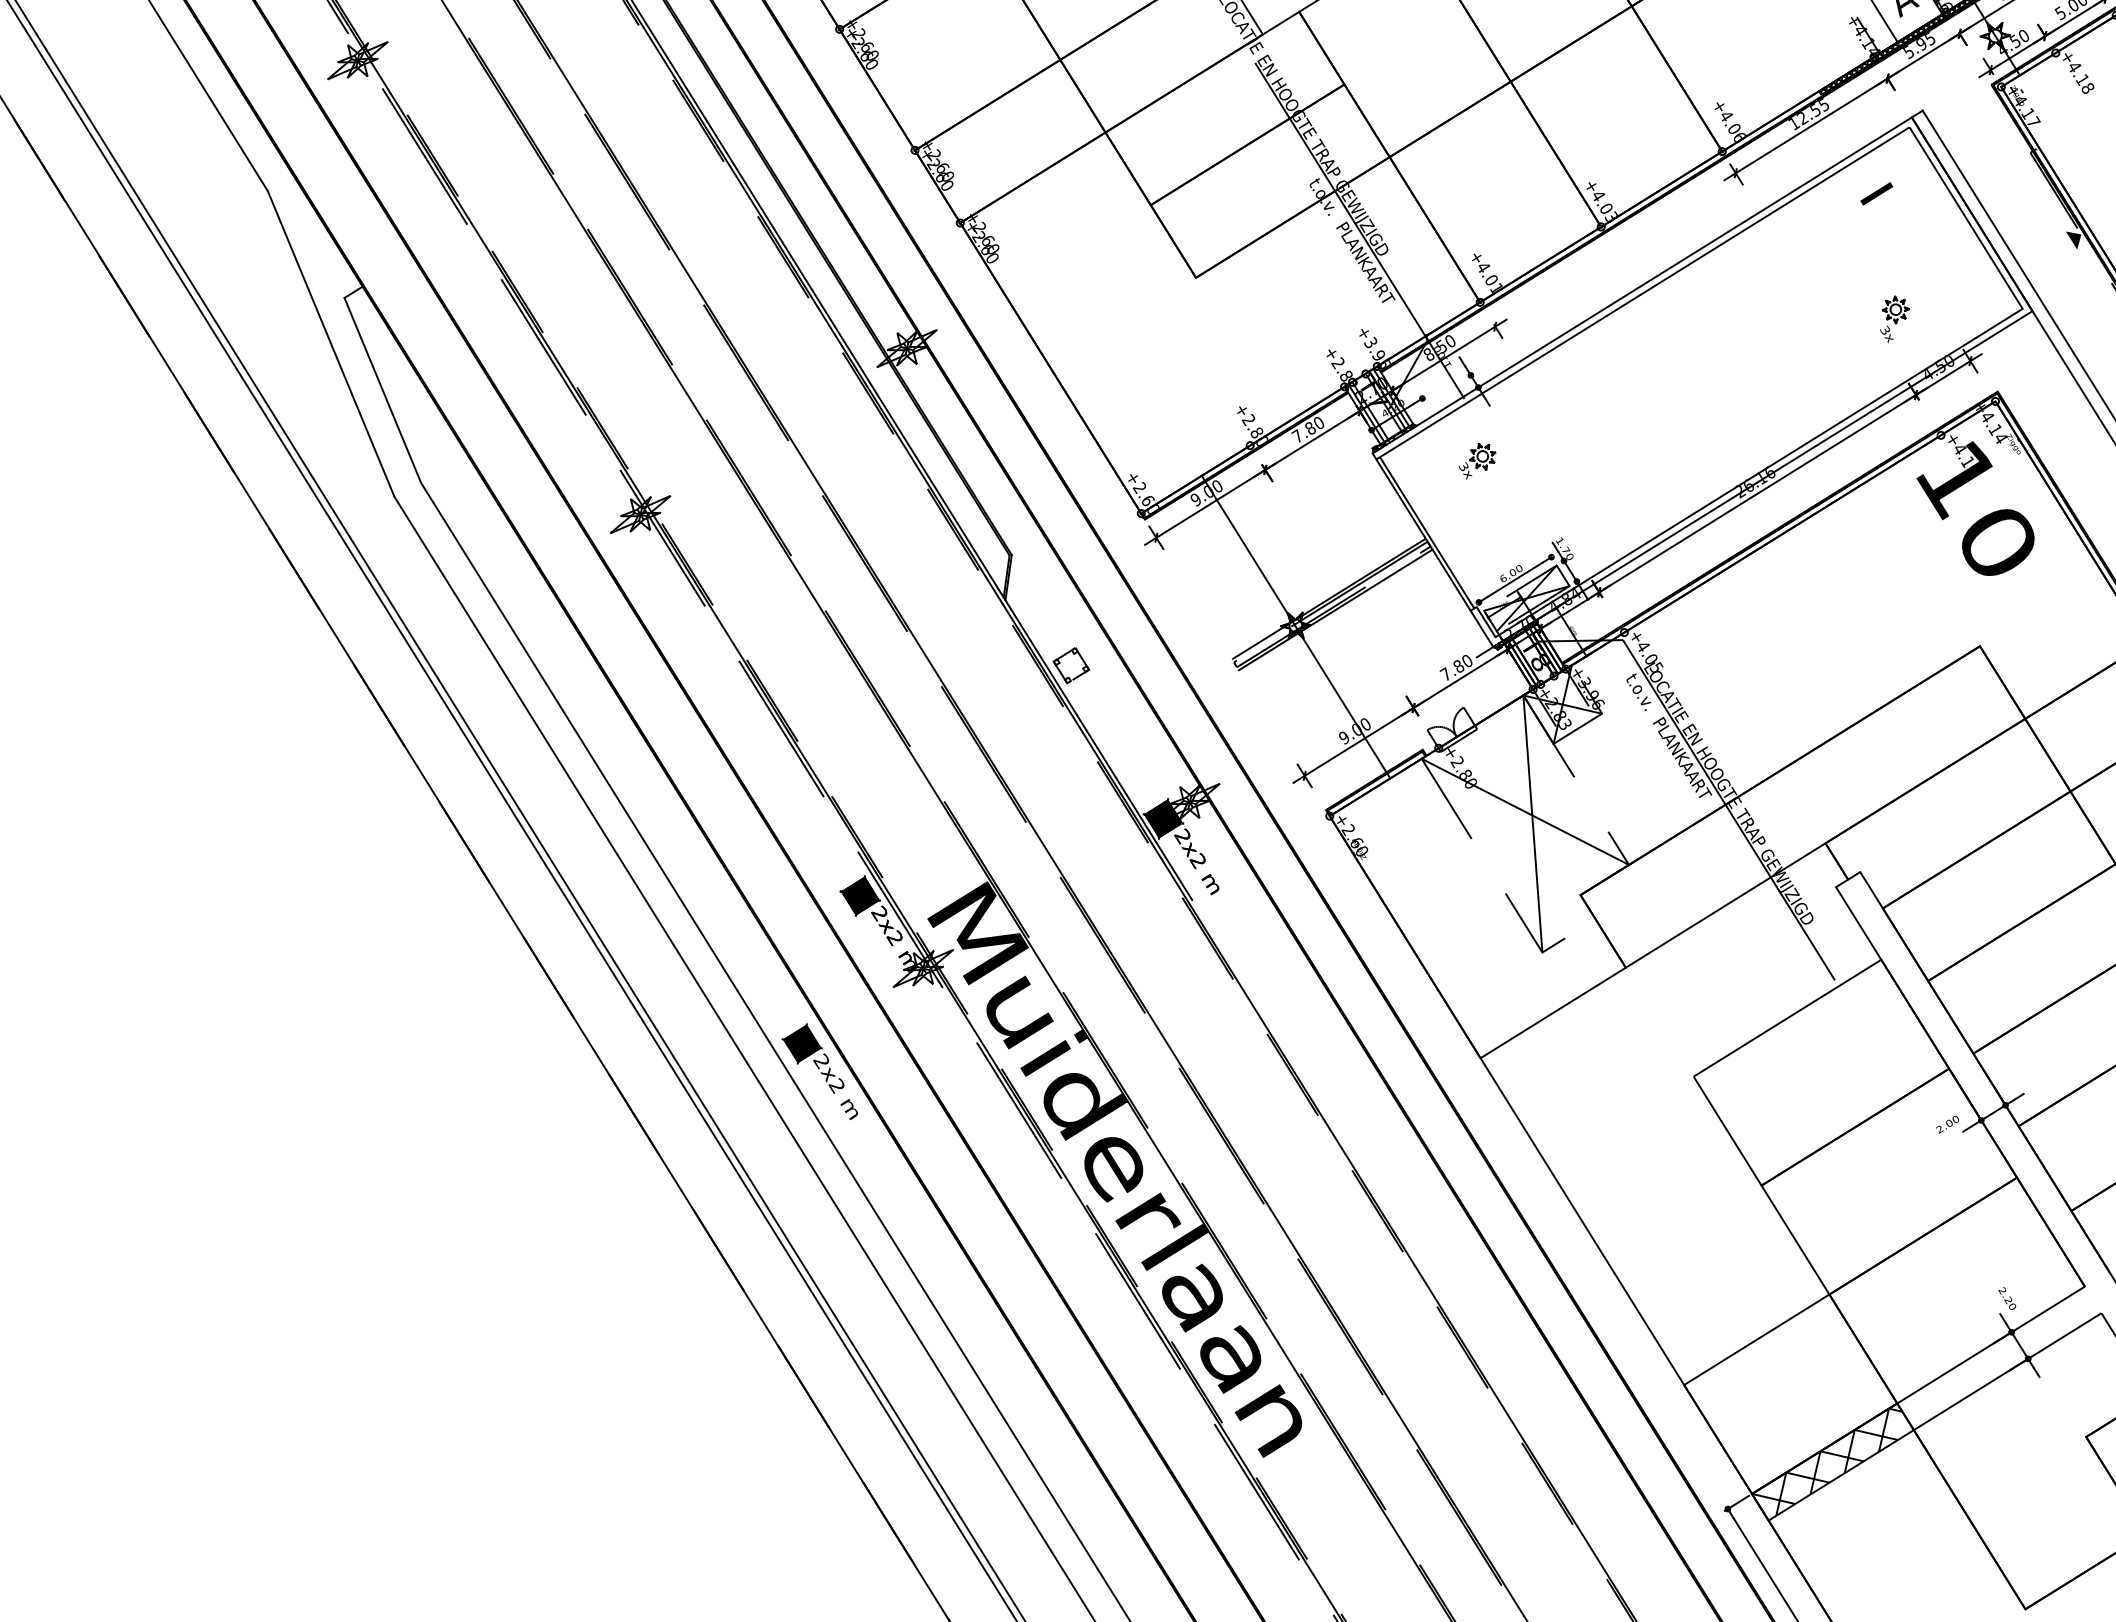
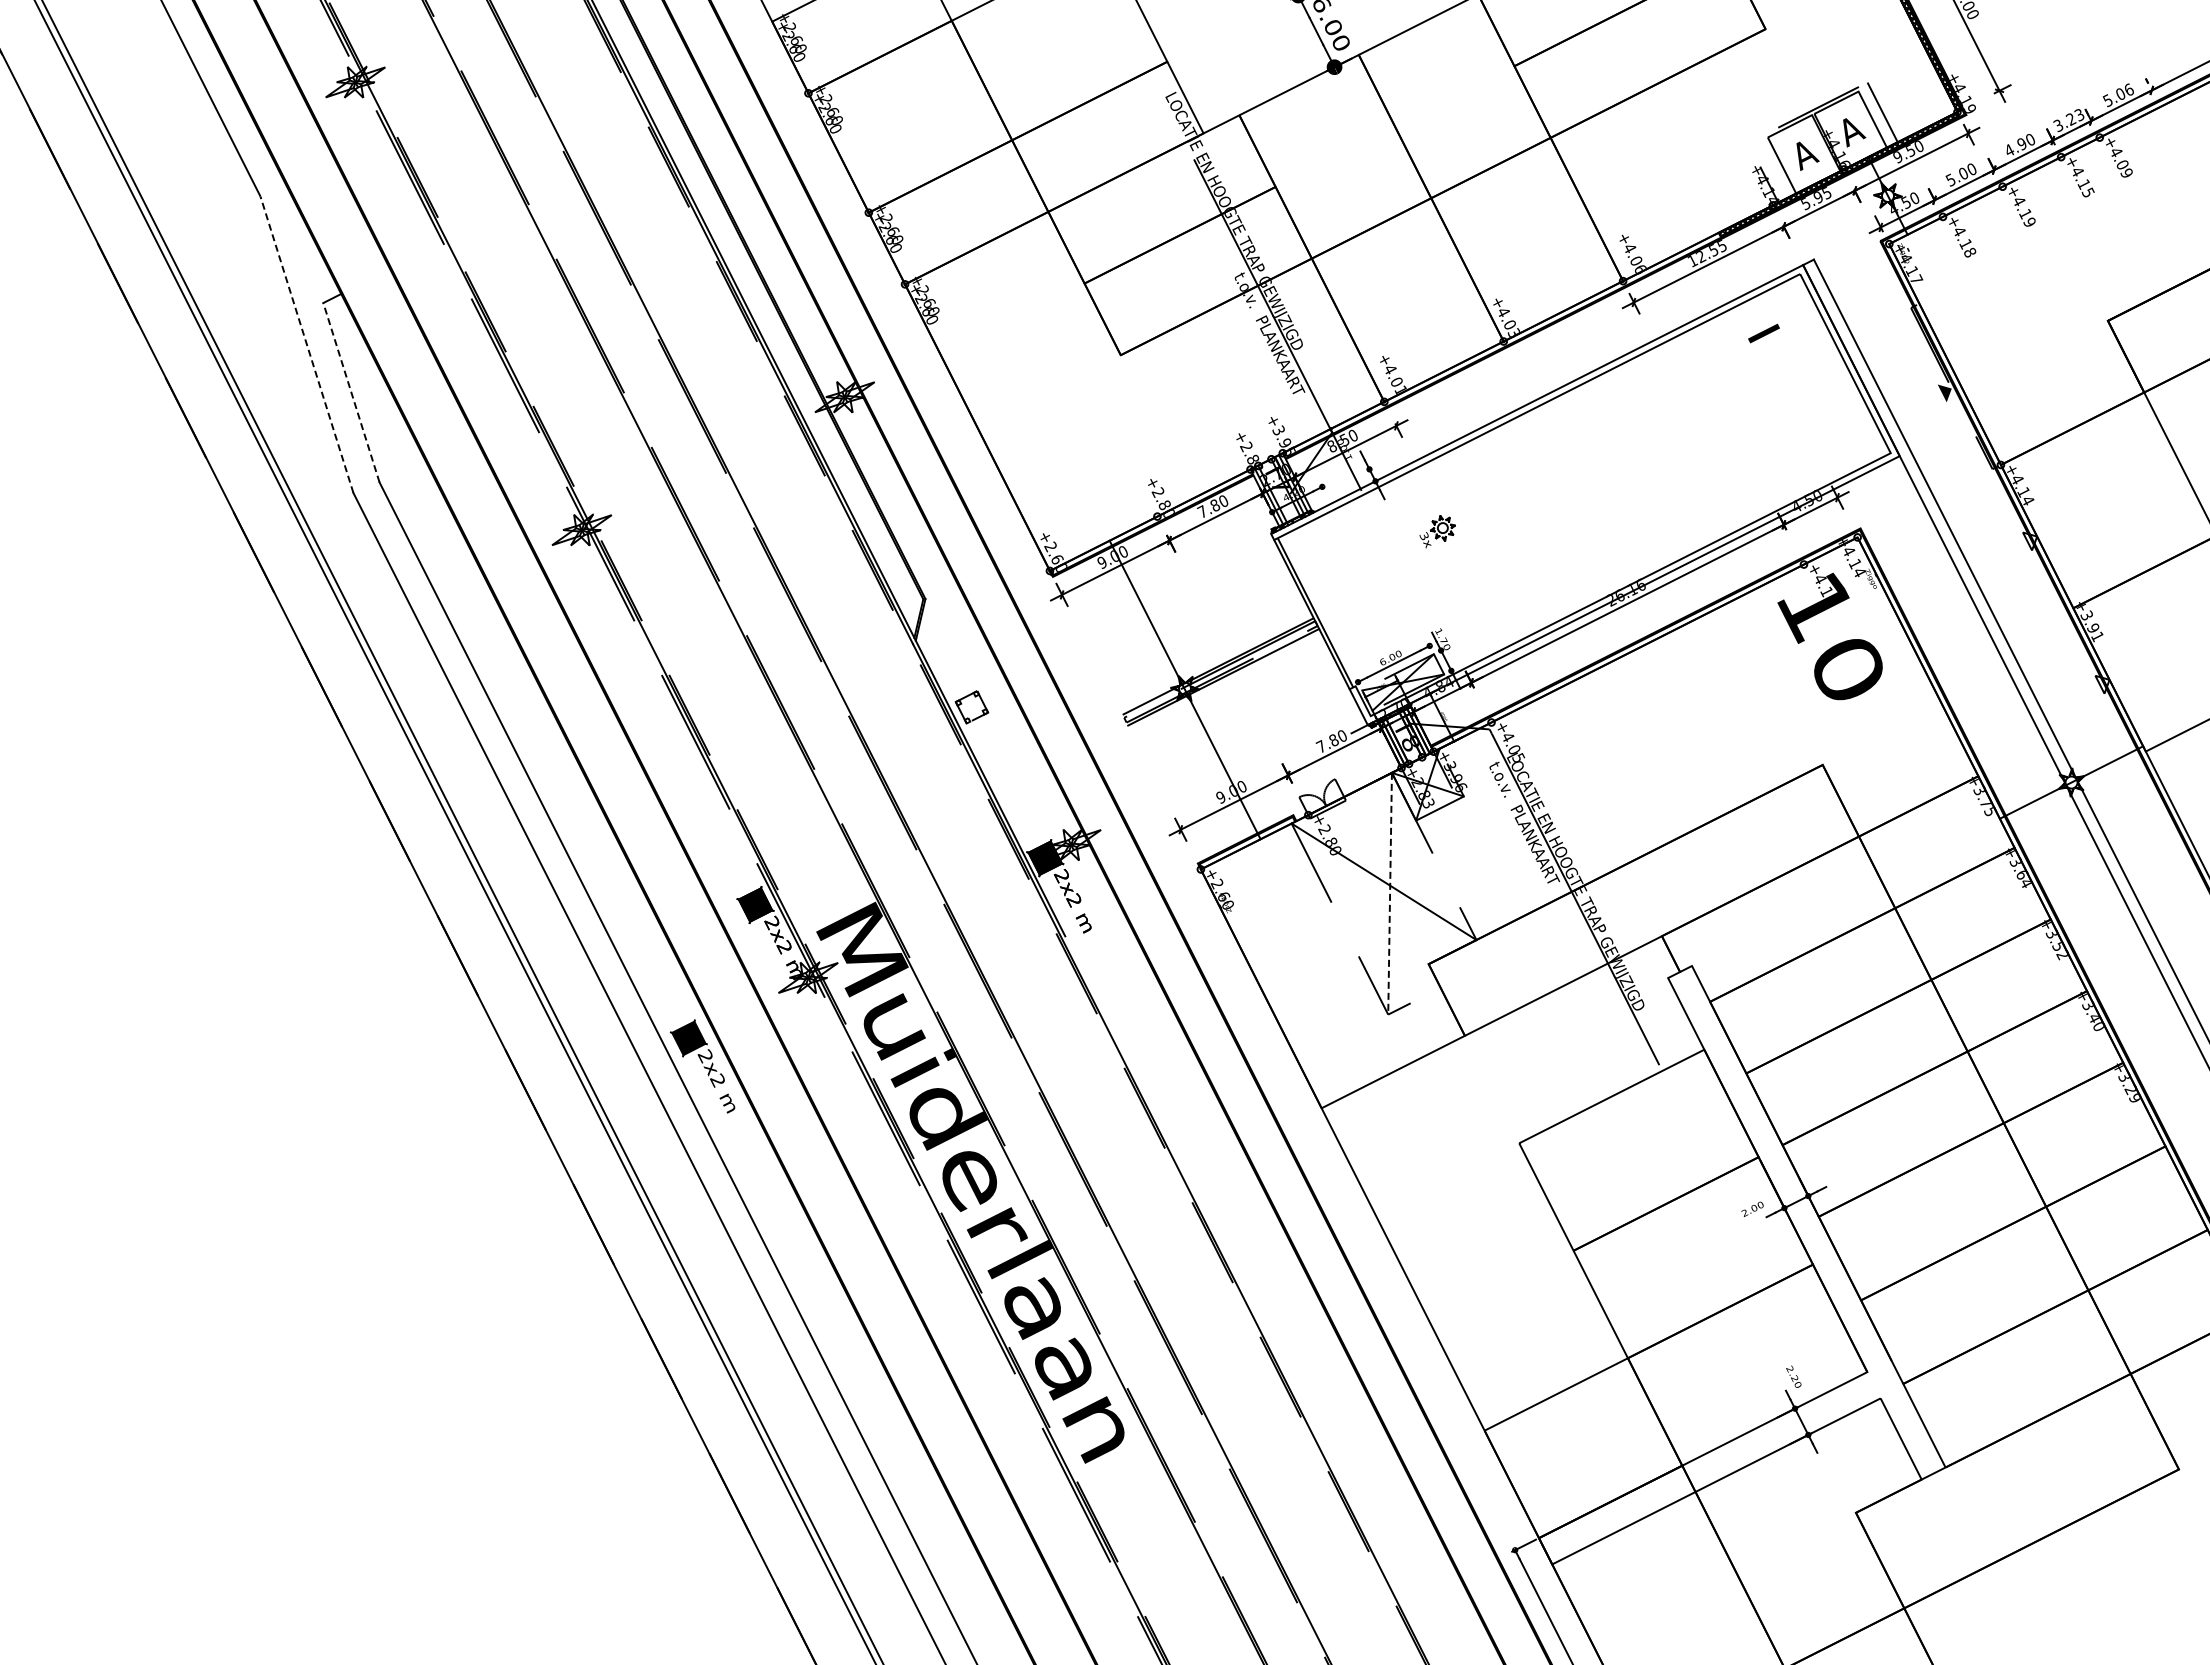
part: (1894, 318) -> (1770, 451), removed
line: (330, 343) -> (306, 344), solid -> dashed
line: (382, 390) -> (351, 392), solid -> dashed
part: (1477, 460) -> (1437, 531), moved
line: (1533, 823) -> (1390, 893), solid -> dashed
hatch: (1832, 1461) -> (1616, 1514), removed

